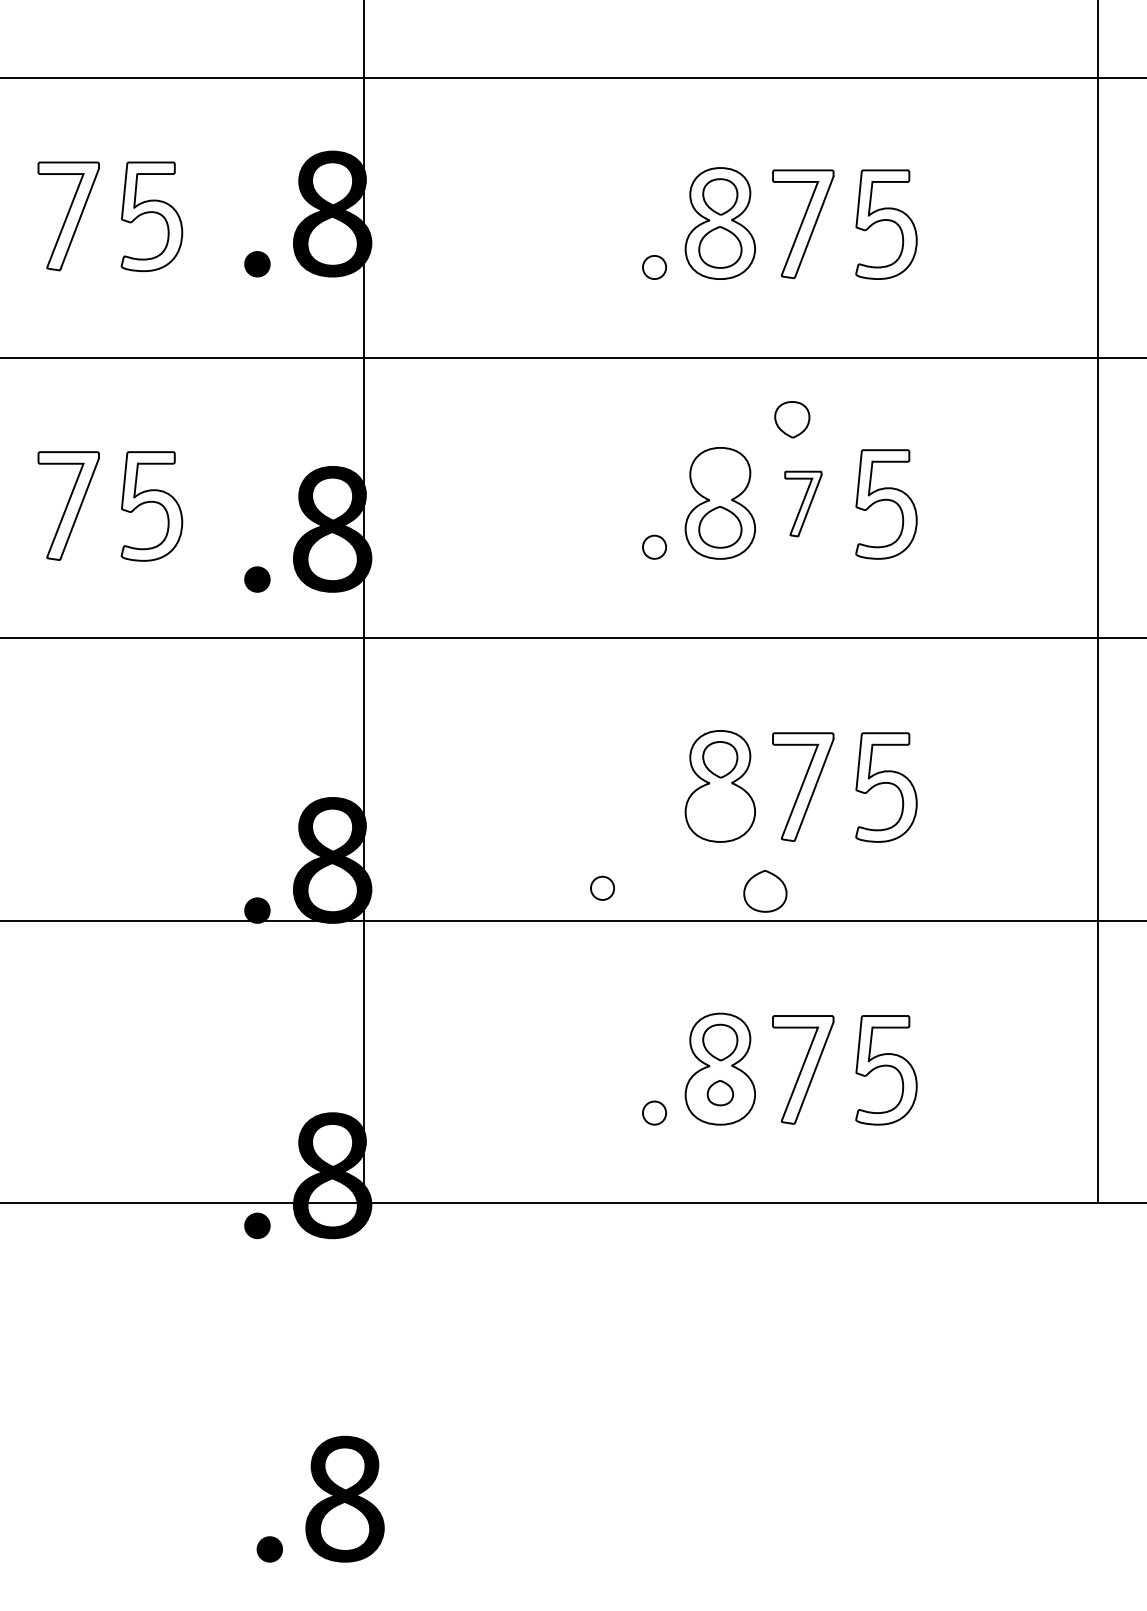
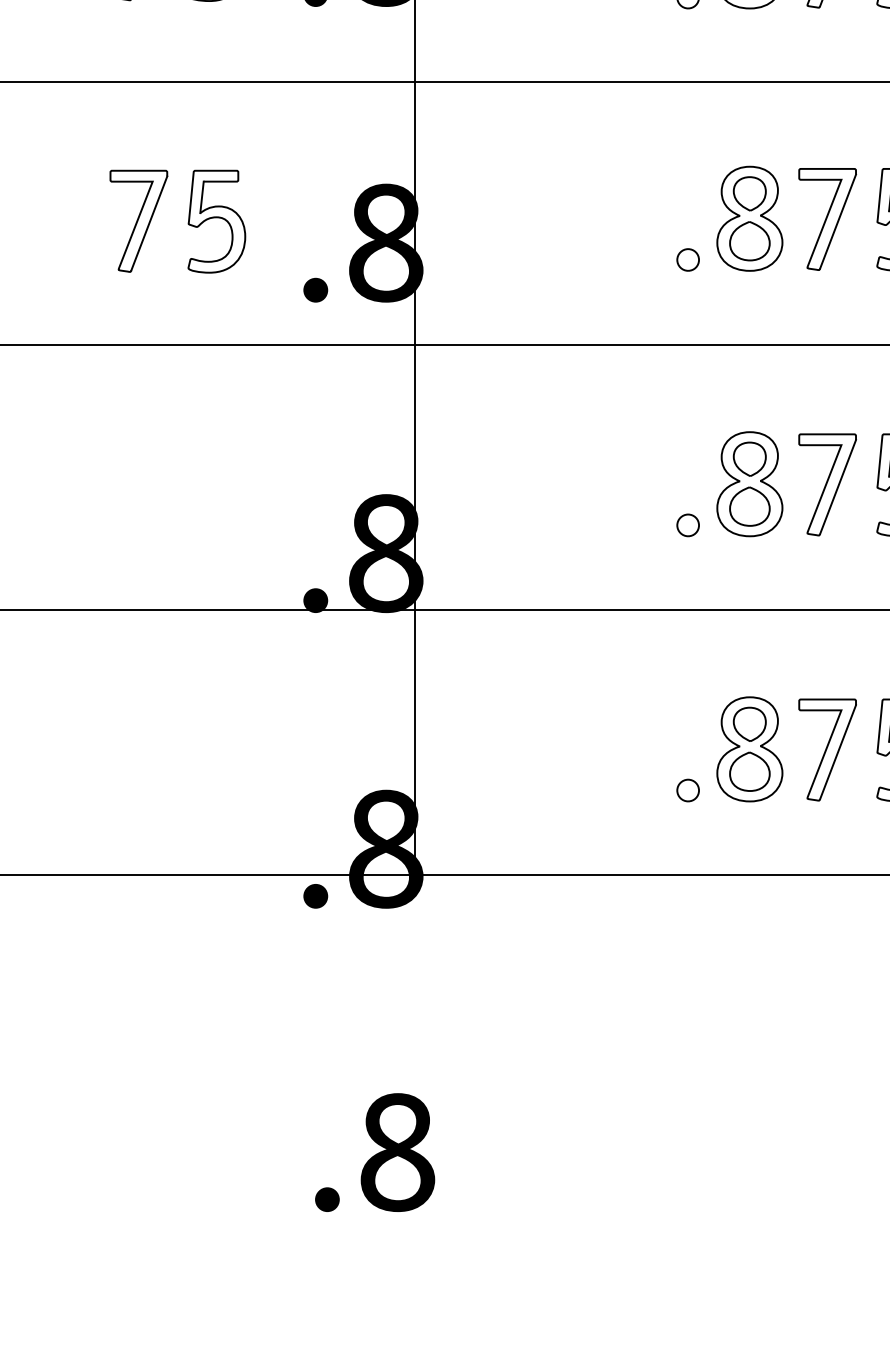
part: (792, 419) -> (749, 193), moved
part: (803, 503) -> (827, 218), size x1.67
part: (602, 887) -> (688, 524), moved
part: (765, 891) -> (749, 506), moved
part: (720, 1092) -> (749, 771), size x1.67

